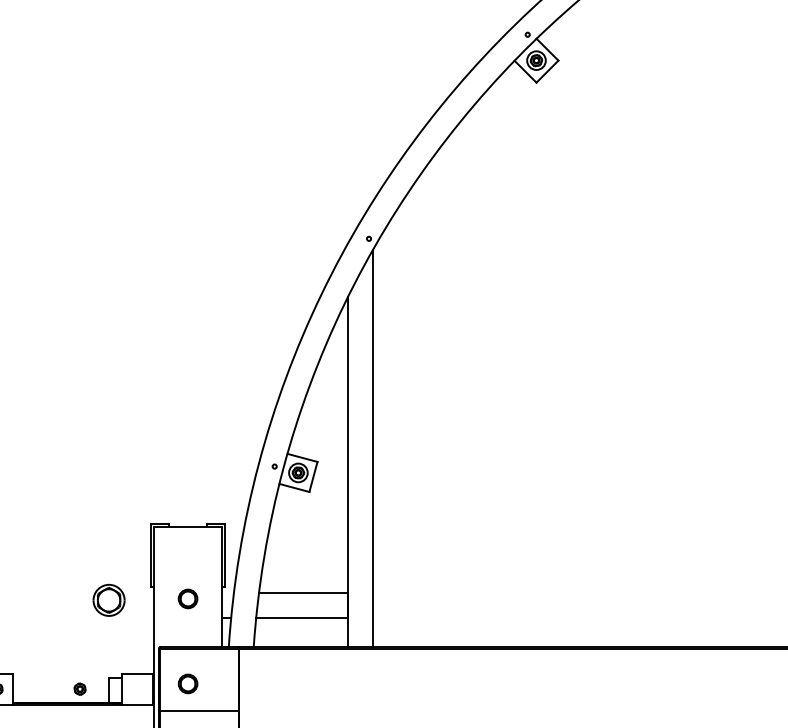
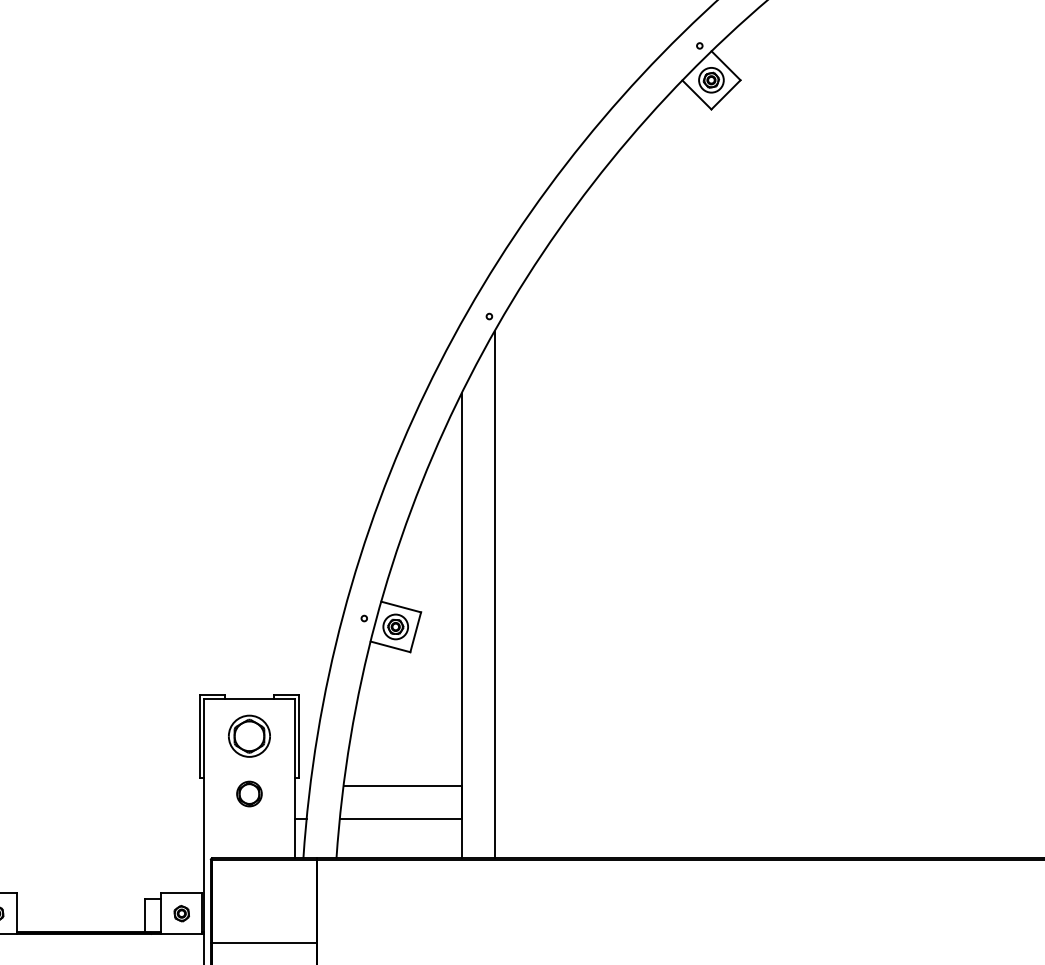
part: (108, 600) -> (248, 736), moved
part: (187, 683) -> (248, 906), removed
part: (79, 688) -> (181, 912), moved

